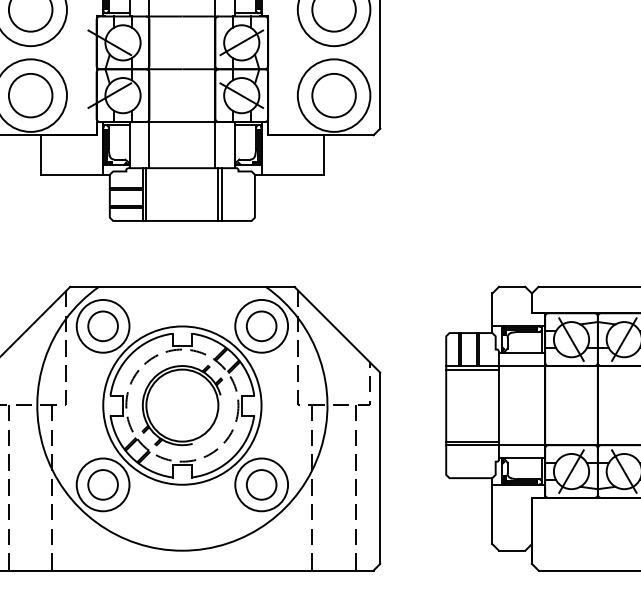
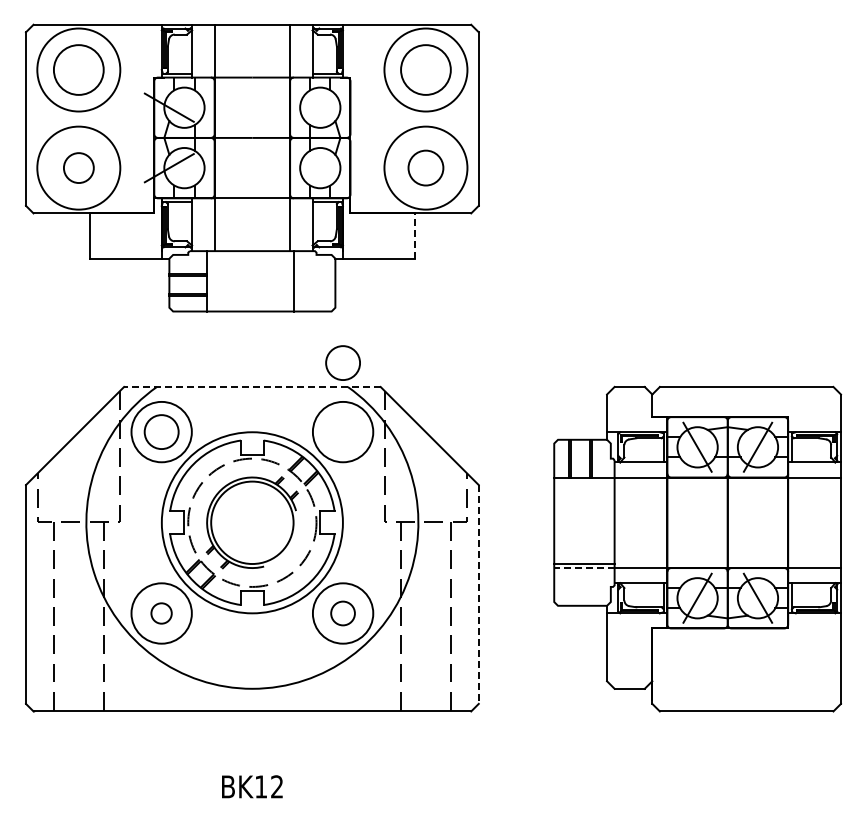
line: (241, 42) -> (320, 107), removed
circle: (30, 95) -> (78, 167), size x0.6
line: (241, 95) -> (320, 167), removed
circle: (333, 95) -> (425, 167), size x0.7
line: (324, 155) -> (414, 236), solid -> dashed
line: (146, 194) -> (211, 281), removed
line: (221, 194) -> (297, 281), removed
line: (181, 286) -> (251, 386), solid -> dashed
circle: (261, 325) -> (342, 362), moved
line: (472, 369) -> (584, 481), removed
line: (471, 445) -> (583, 568), solid -> dashed
line: (380, 468) -> (478, 594), solid -> dashed
circle: (102, 484) -> (161, 613), size x0.6
circle: (261, 484) -> (342, 613), size x0.7

